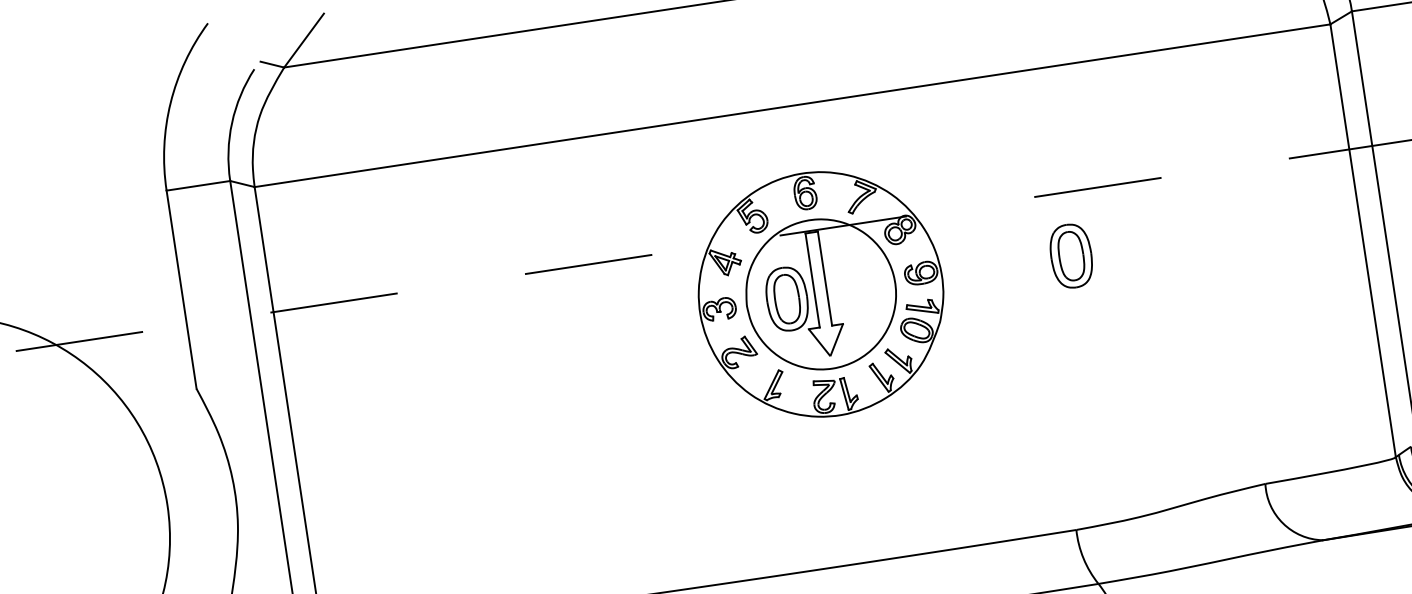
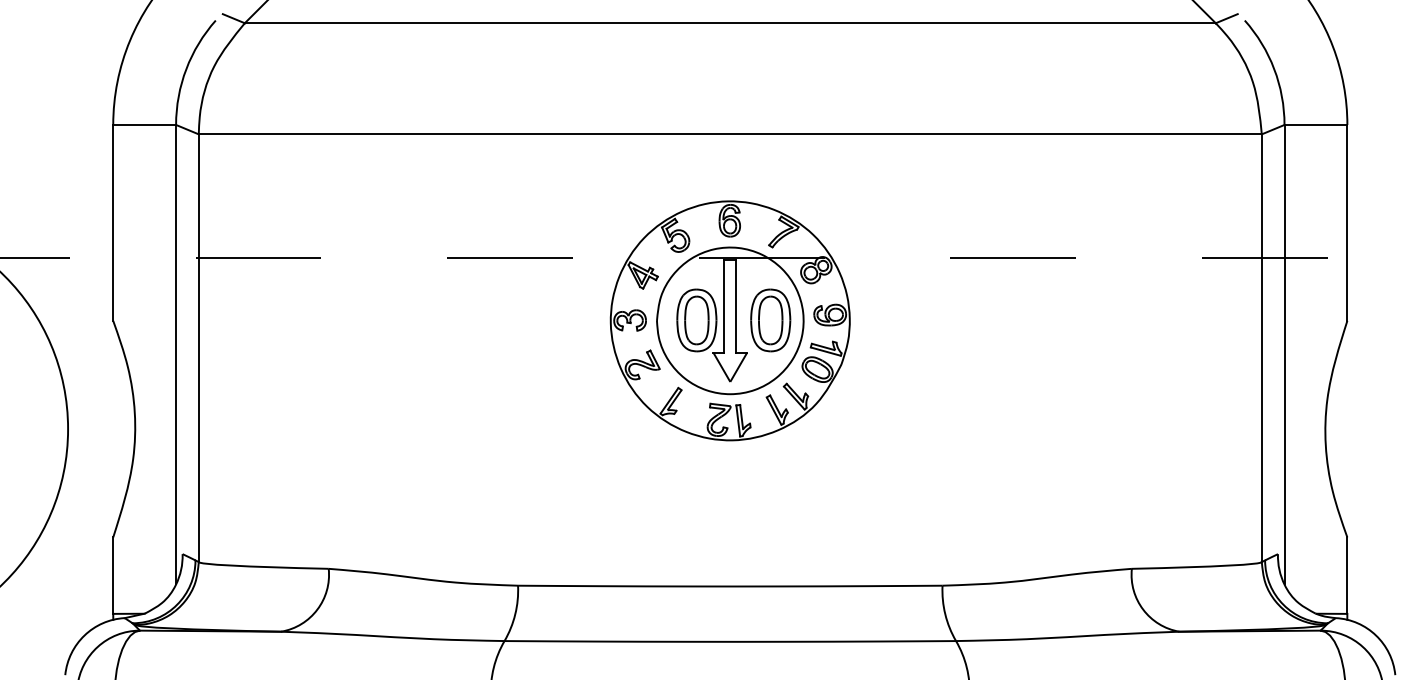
part: (1071, 256) -> (770, 320), moved

